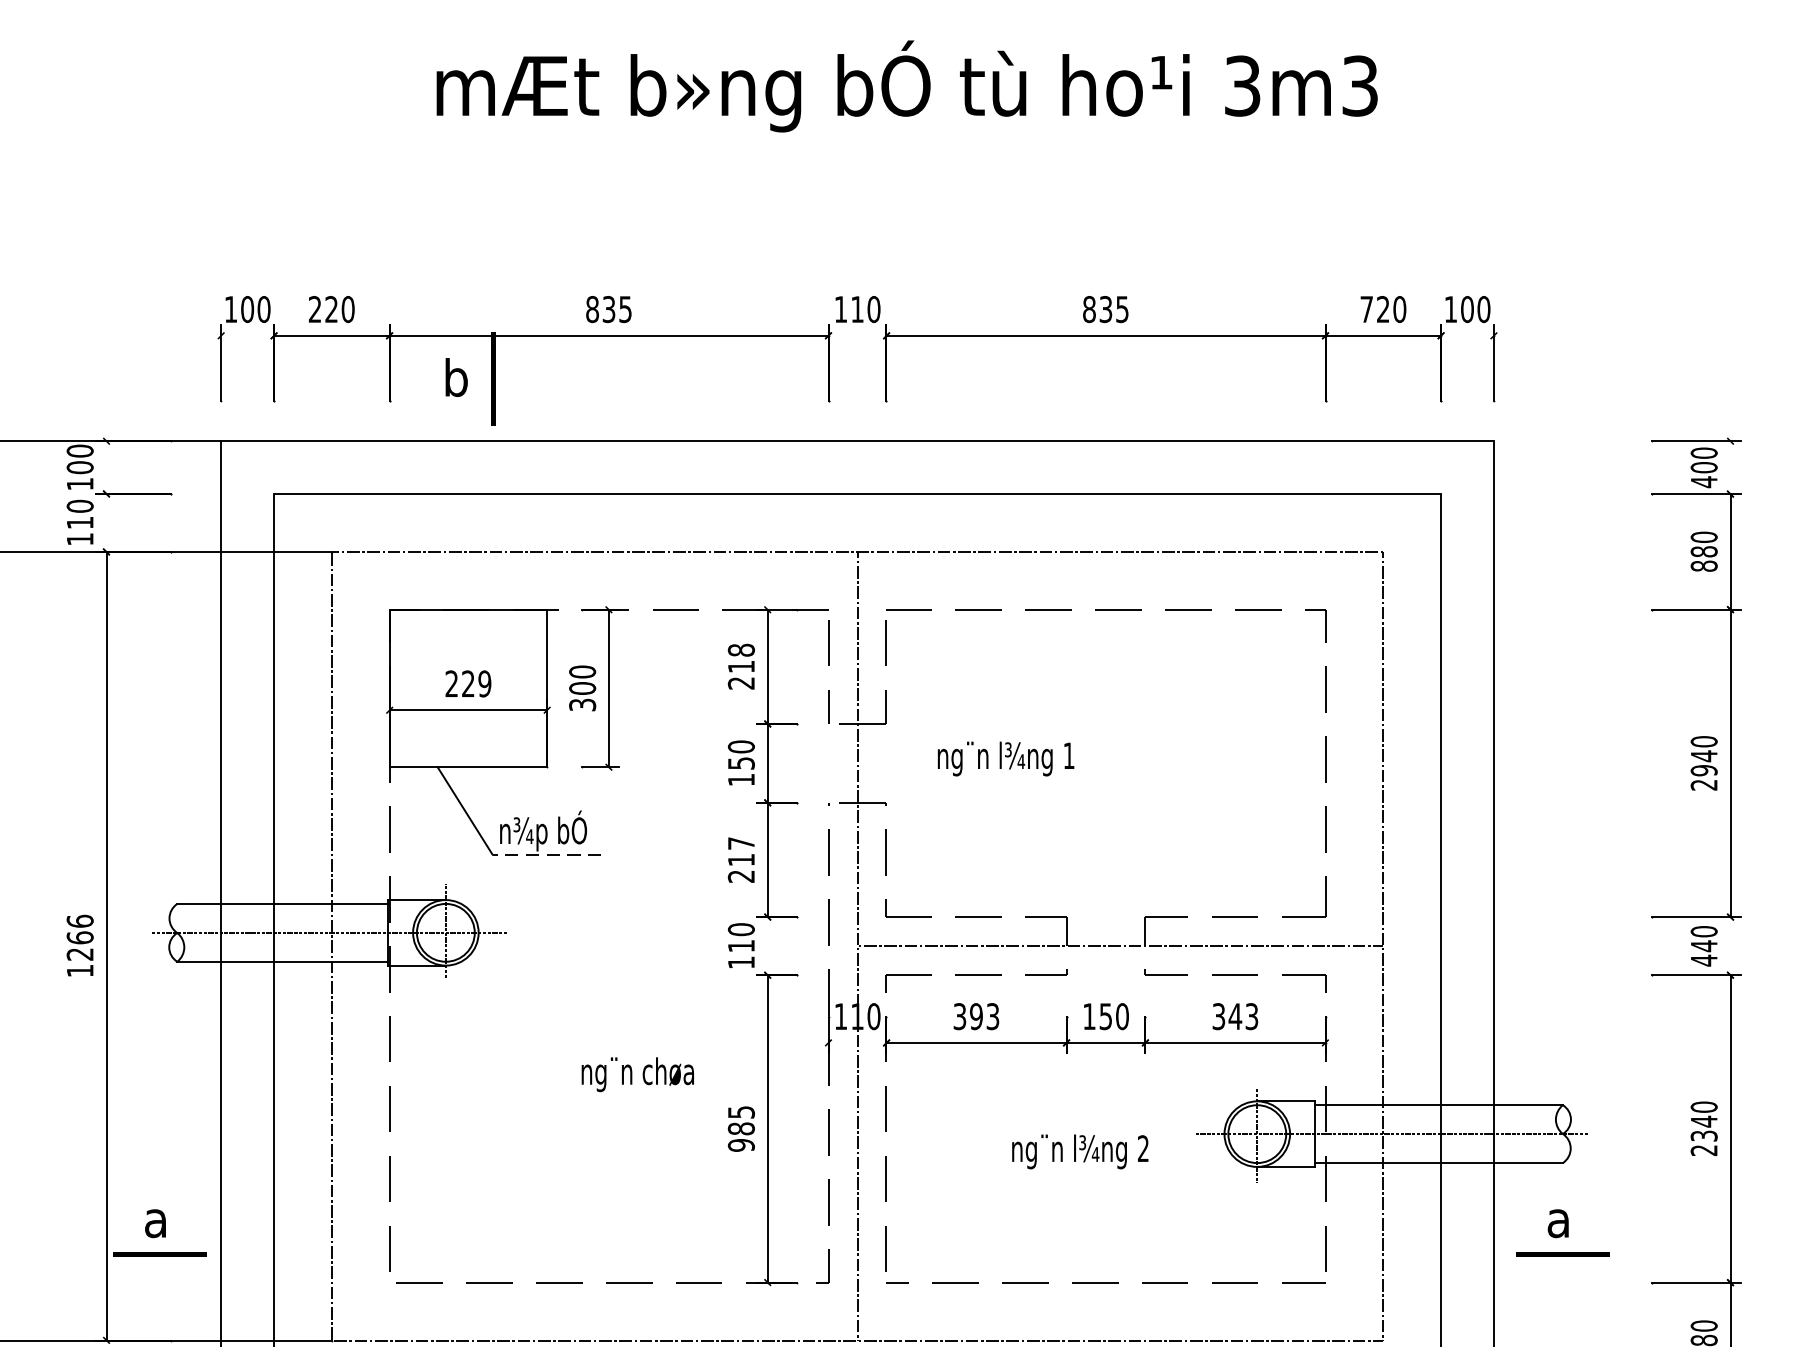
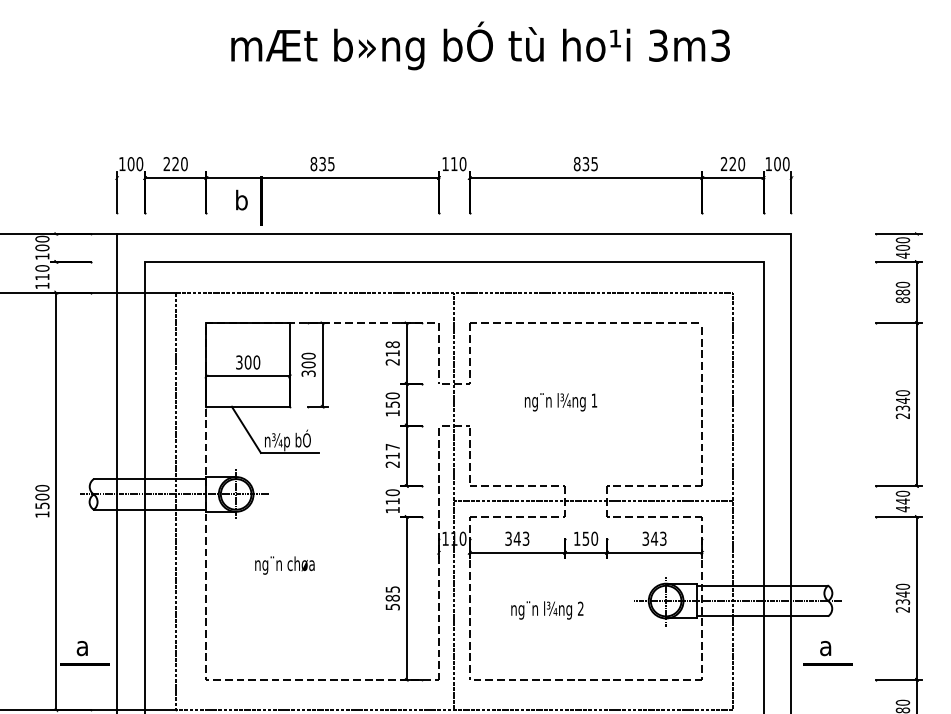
text: (1365, 308) -> (723, 163), 720 -> 220
text: (469, 683) -> (248, 362), 229 -> 300
text: (1006, 759) -> (561, 402), moved
text: (1703, 770) -> (902, 408), 2940 -> 2340
line: (546, 853) -> (289, 452), dashed -> solid
text: (80, 936) -> (42, 496), 1266 -> 1500
text: (974, 1016) -> (516, 538), 393 -> 343
text: (637, 1074) -> (284, 565), moved
text: (740, 1144) -> (392, 606), 985 -> 585
text: (1080, 1151) -> (547, 610), moved

